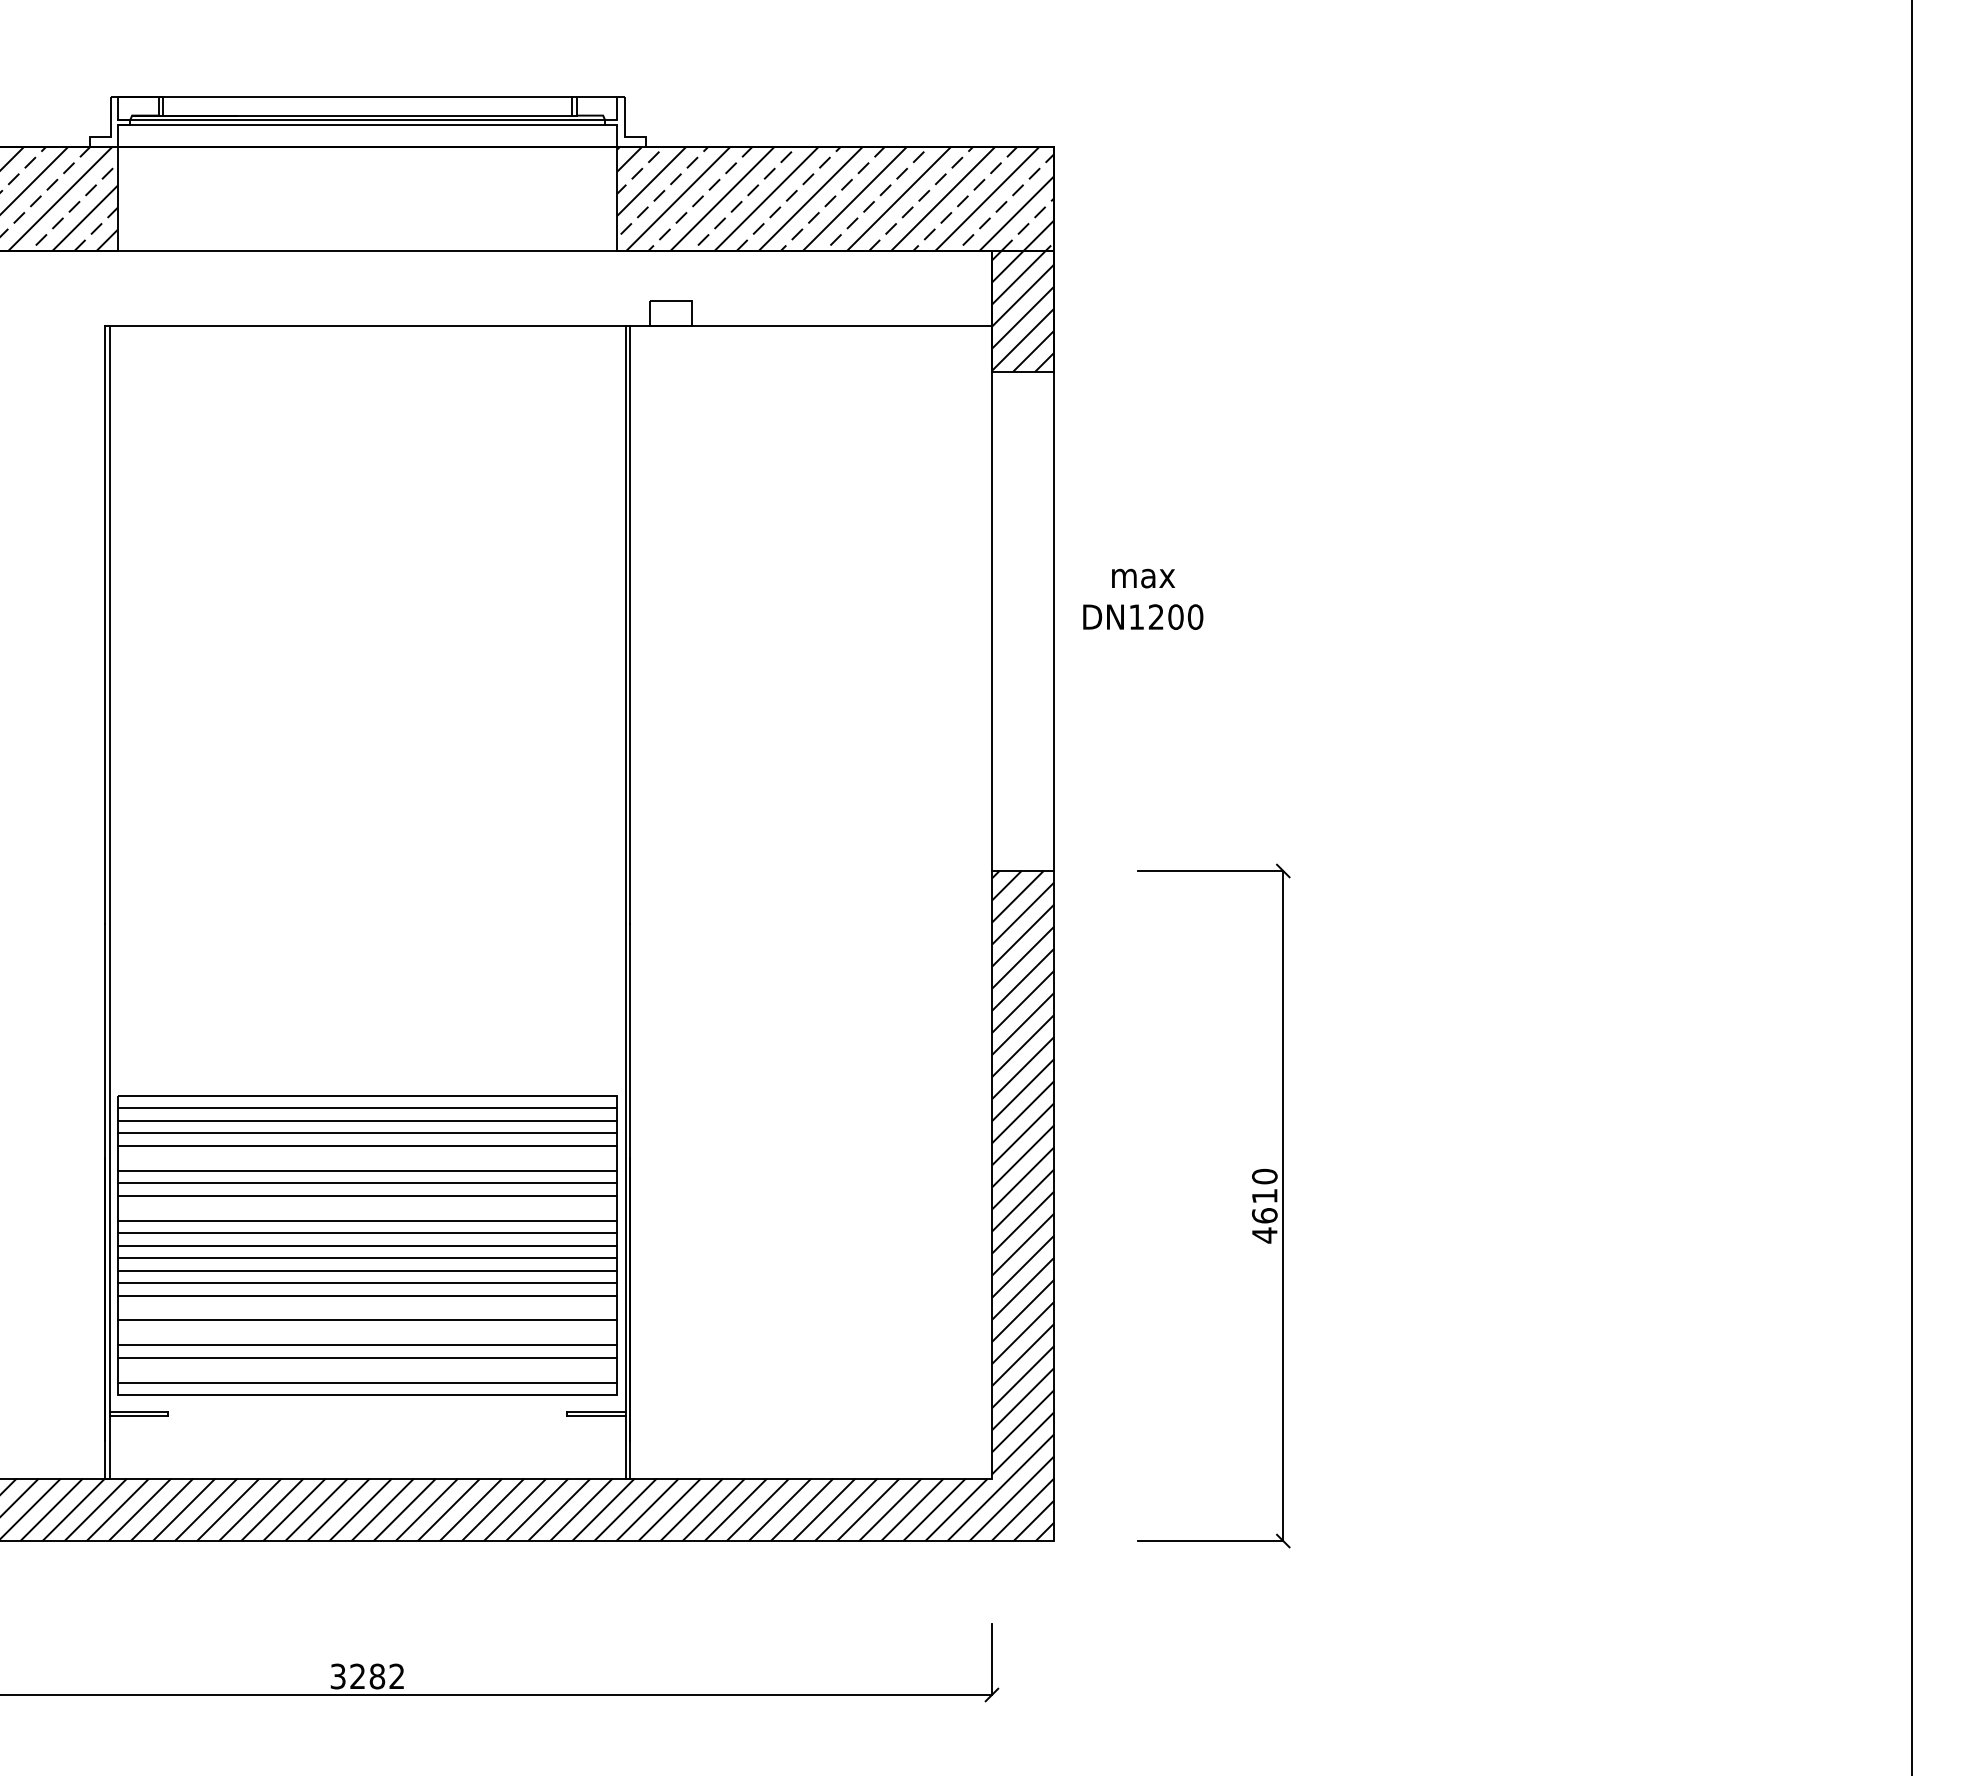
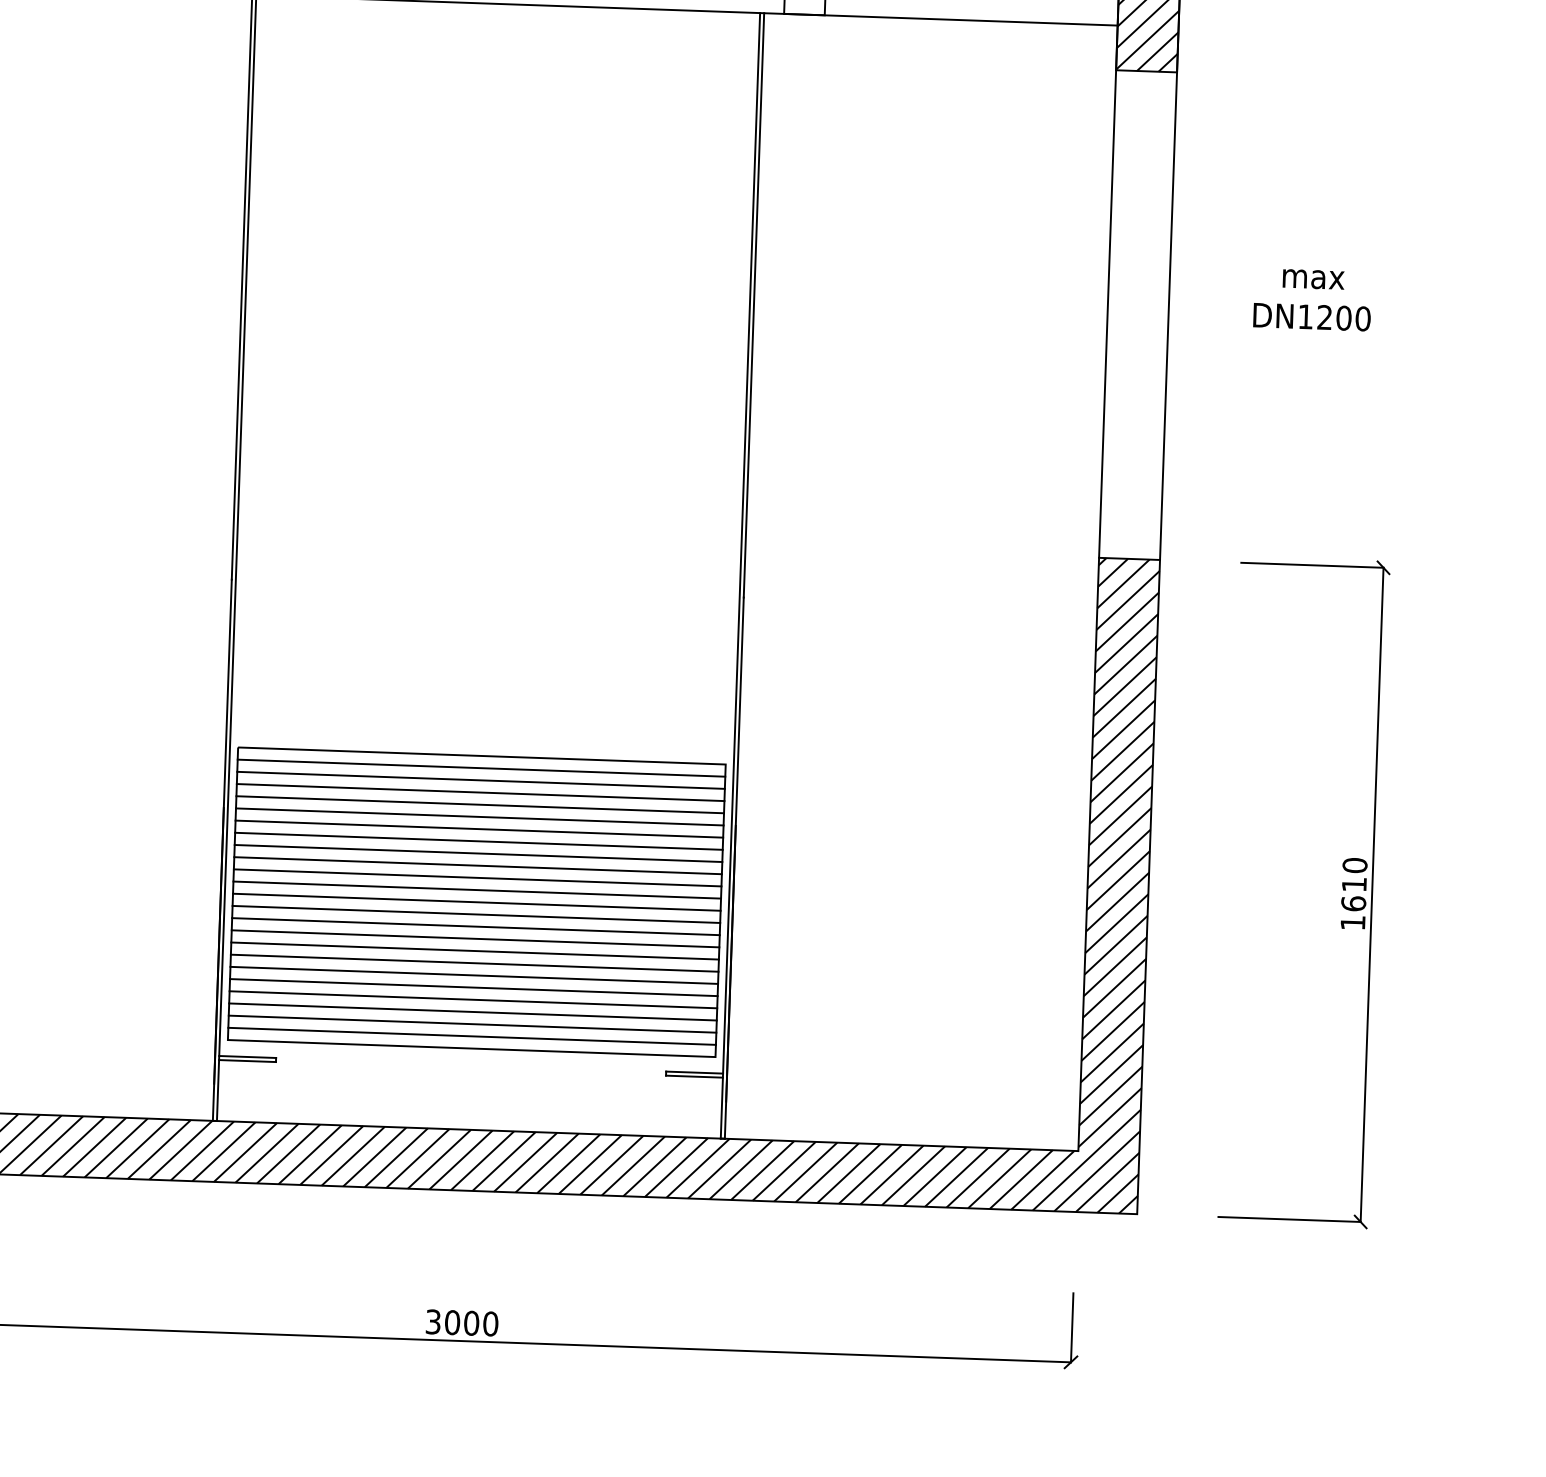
text: (1143, 598) -> (1312, 298), moved
line: (367, 1158) -> (479, 817), added
line: (367, 1208) -> (477, 866), added
text: (1264, 1235) -> (1352, 923), 4610 -> 1610
line: (367, 1308) -> (474, 963), added
line: (367, 1332) -> (473, 987), added
line: (367, 1370) -> (472, 1024), added
text: (377, 1676) -> (471, 1323), 3282 -> 3000

